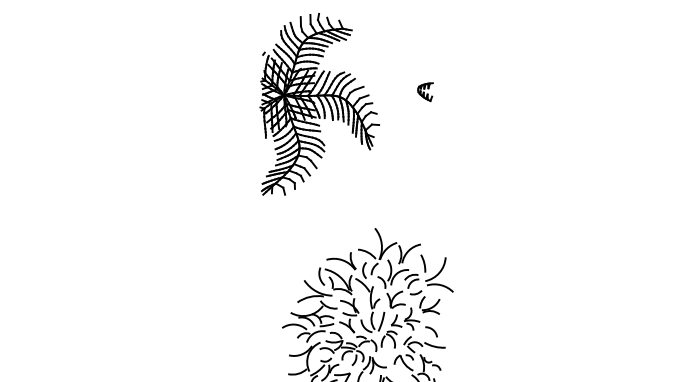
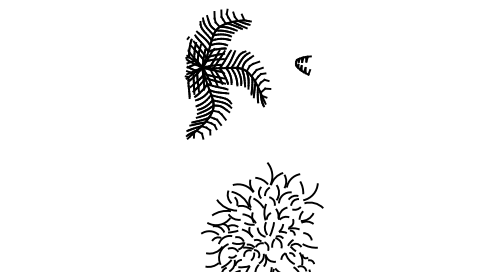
part: (425, 92) -> (303, 65), size x1.43

